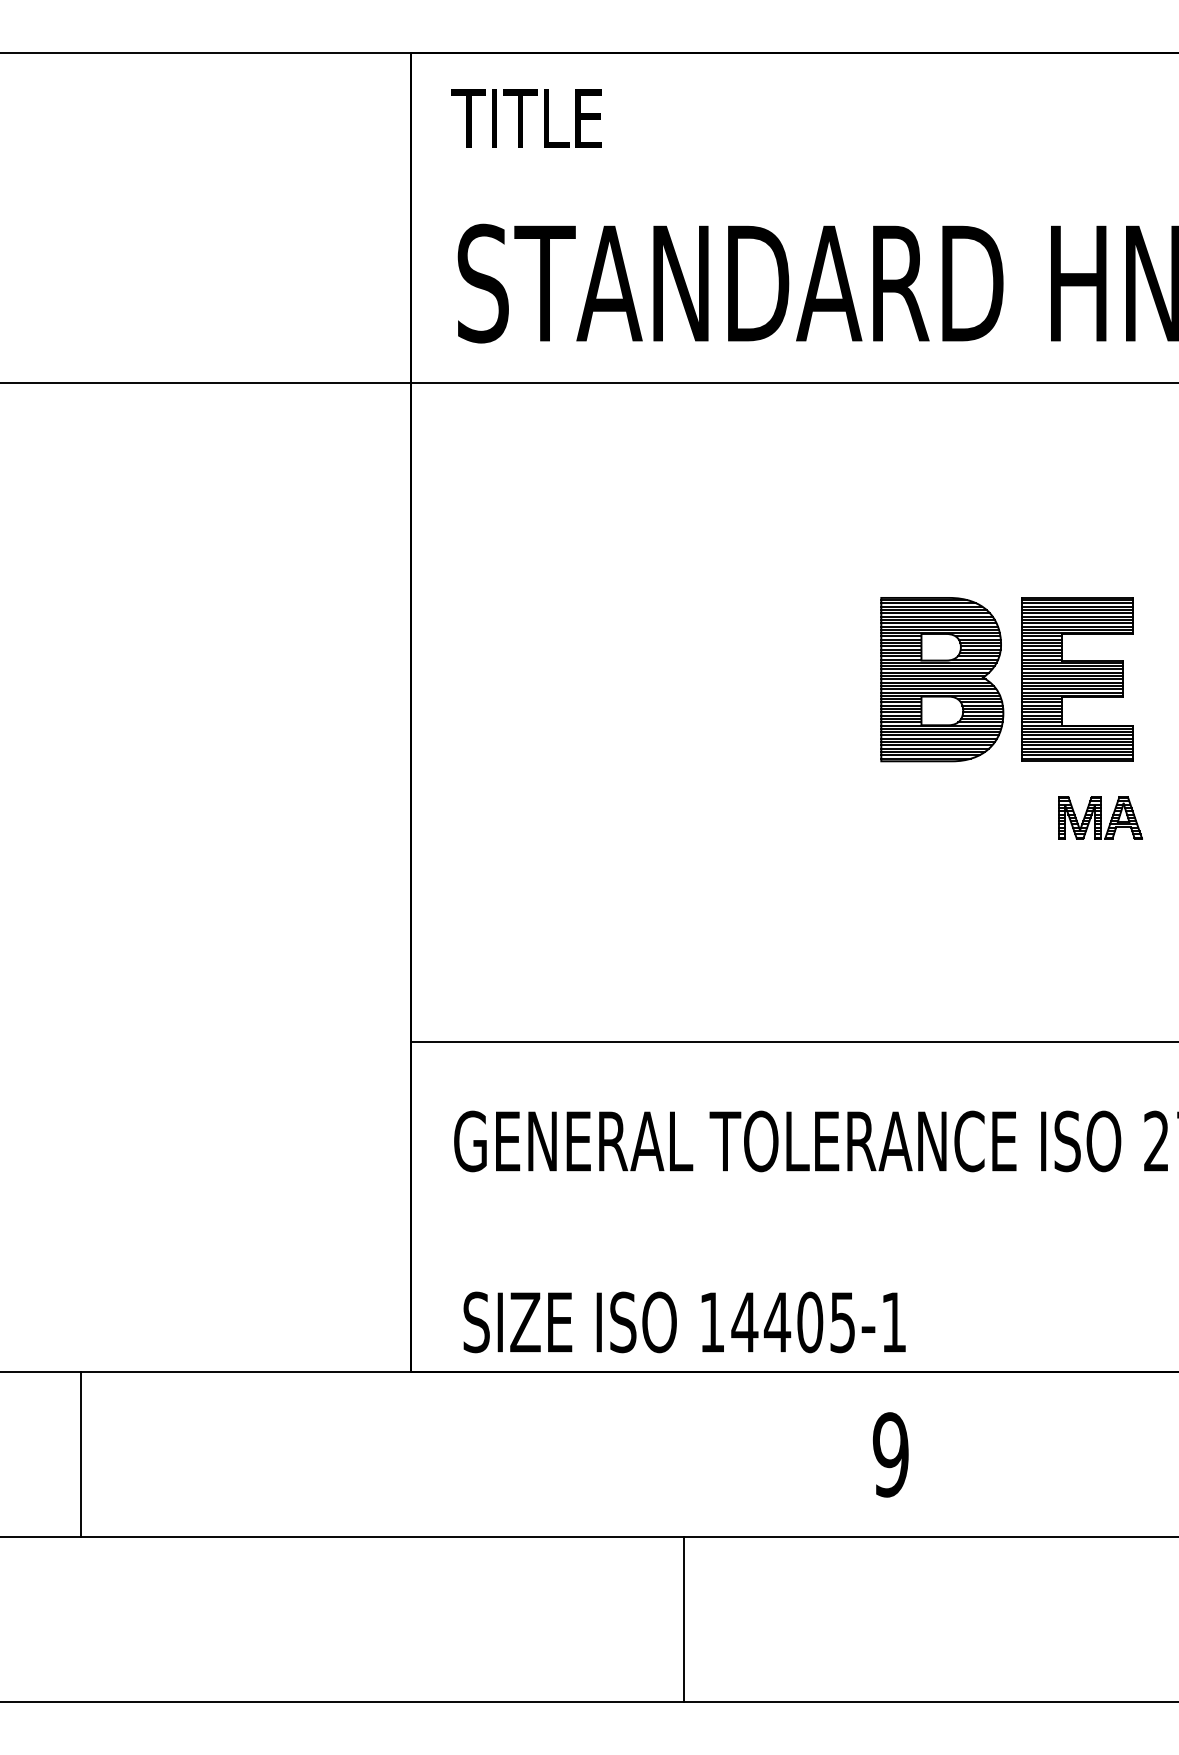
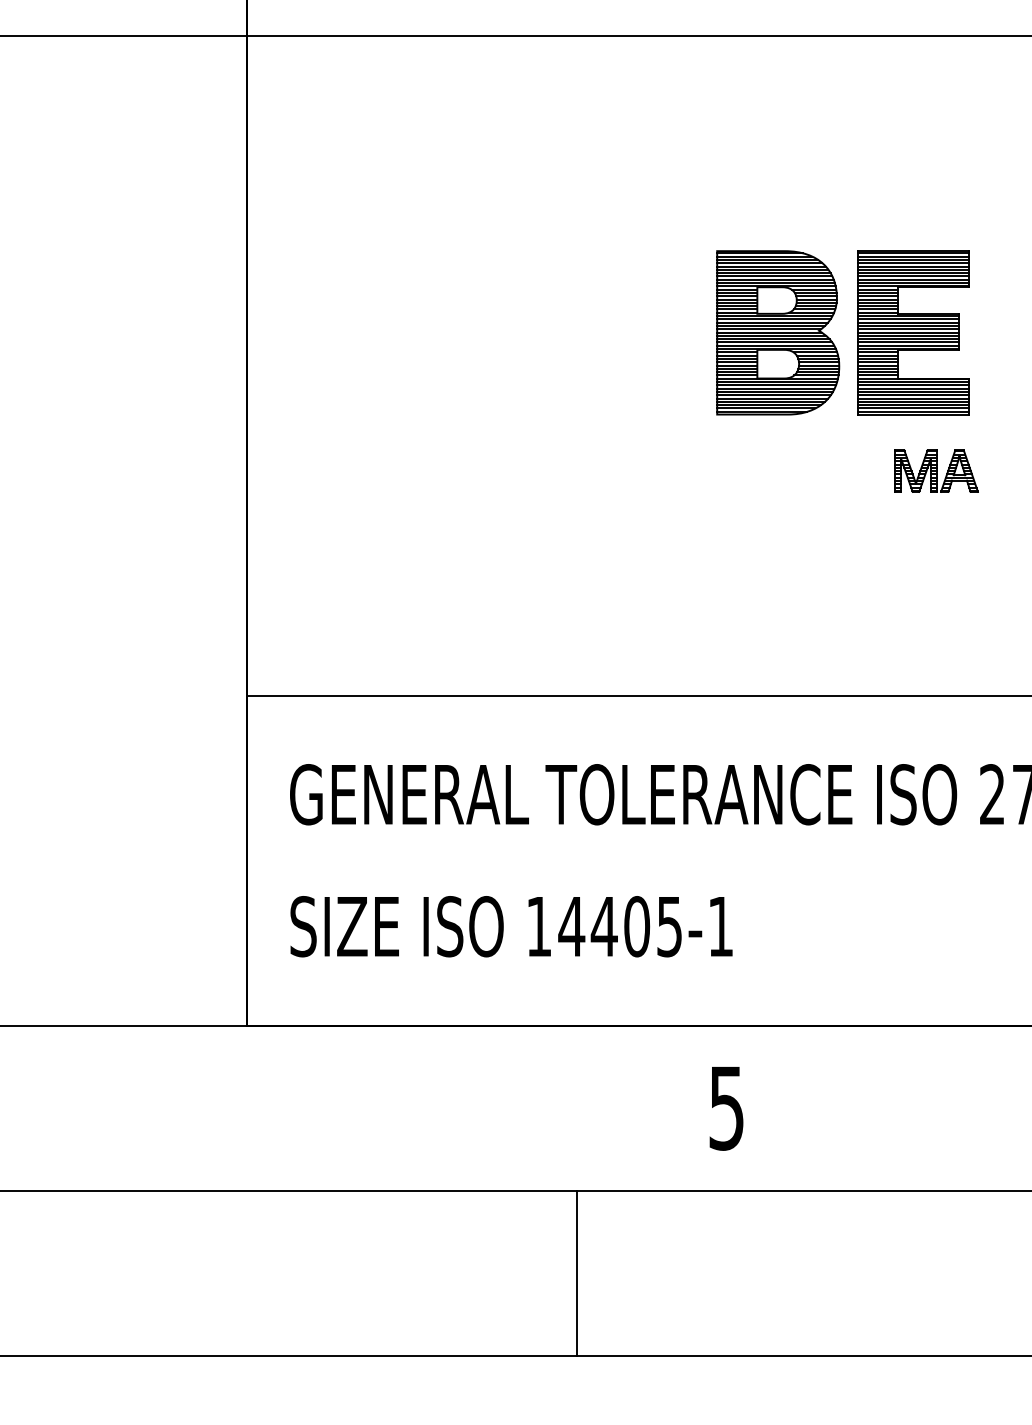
text: (684, 1322) -> (511, 926), moved
text: (890, 1454) -> (726, 1107), 9 -> 5
line: (683, 1619) -> (576, 1272), moved

